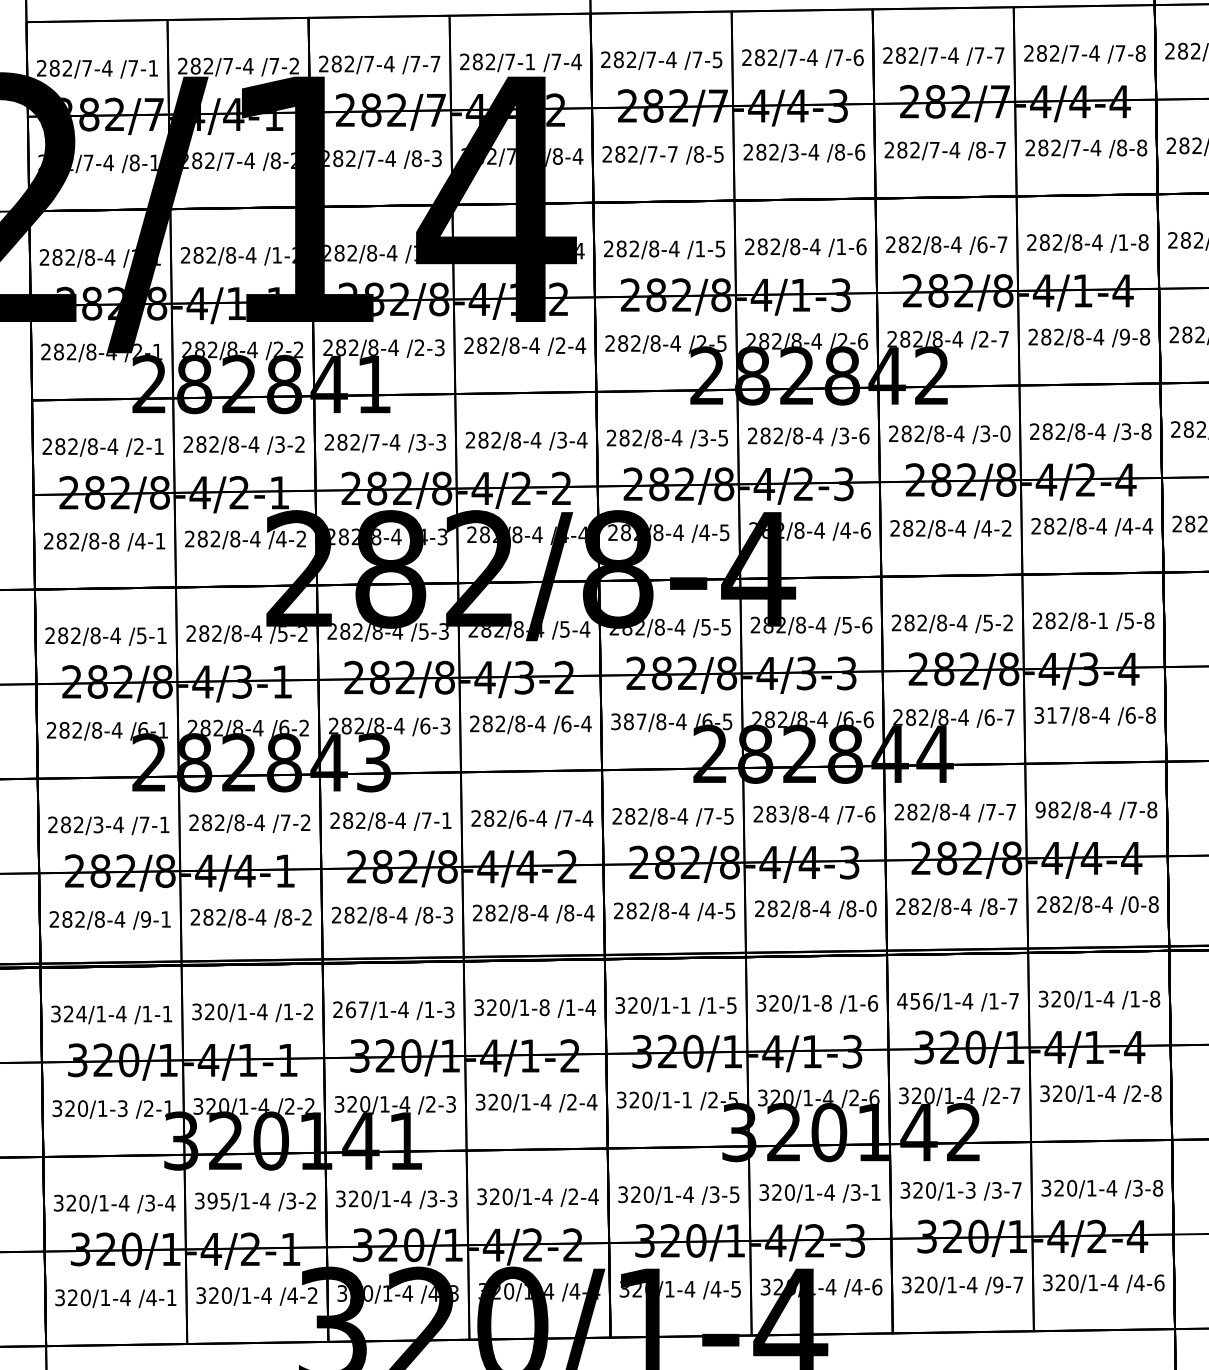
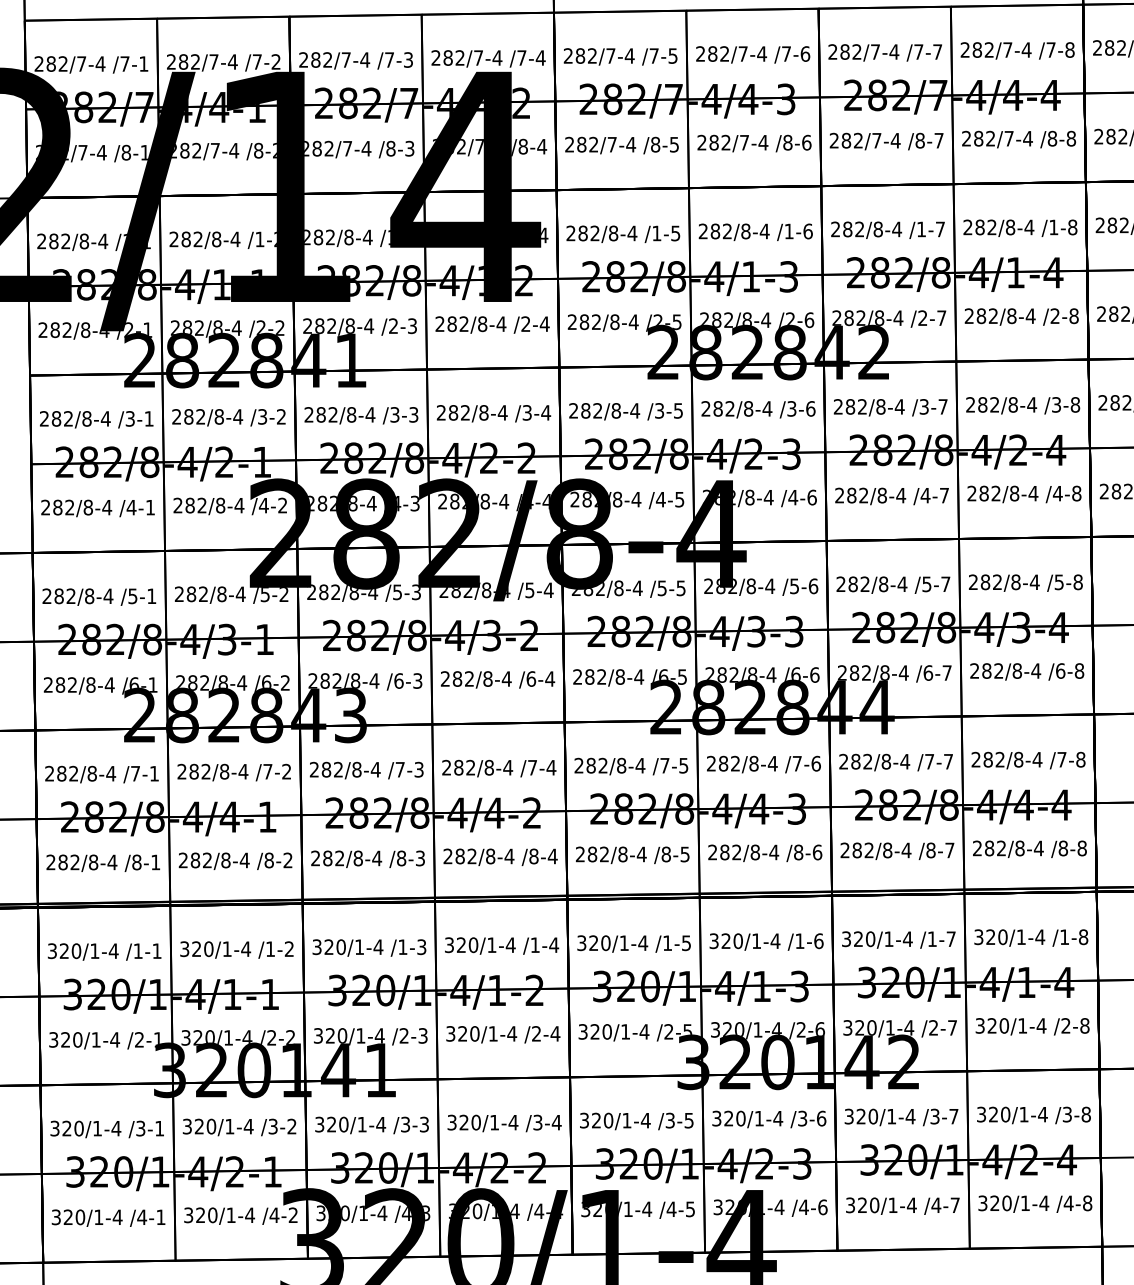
text: (530, 61) -> (497, 57), 282/7-1 -> 282/7-4
text: (435, 63) -> (408, 59), /7-7 -> /7-3
text: (793, 151) -> (744, 142), 282/3-4 -> 282/7-4
text: (673, 154) -> (631, 144), 282/7-7 -> 282/7-4
text: (982, 244) -> (921, 229), /6-7 -> /1-7
text: (1124, 337) -> (1054, 316), /9-8 -> /2-8
text: (1004, 433) -> (942, 406), /3-0 -> /3-7
text: (374, 441) -> (351, 414), 282/7-4 -> 282/8-4
text: (138, 446) -> (129, 418), /2-1 -> /3-1
text: (1147, 526) -> (1076, 493), /4-4 -> /4-8
text: (1005, 528) -> (943, 495), /4-2 -> /4-7
text: (114, 541) -> (107, 507), 282/8-8 -> 282/8-4
text: (1102, 619) -> (1034, 581), 282/8-1 -> 282/8-4
text: (1007, 622) -> (945, 583), /5-2 -> /5-7
text: (1051, 714) -> (986, 670), 317/8-4 -> 282/8-4
text: (628, 721) -> (589, 676), 387/8-4 -> 282/8-4
text: (1039, 809) -> (975, 759), 982/8-4 -> 282/8-4
text: (784, 813) -> (735, 763), 283/8-4 -> 282/8-4
text: (521, 818) -> (489, 767), 282/6-4 -> 282/8-4
text: (446, 820) -> (418, 769), /7-1 -> /7-3
text: (97, 824) -> (91, 773), 282/3-4 -> 282/8-4
text: (1133, 904) -> (1063, 848), /0-8 -> /8-8
text: (871, 907) -> (817, 851), /8-0 -> /8-6
text: (710, 910) -> (666, 854), /4-5 -> /8-5
text: (145, 919) -> (136, 862), /9-1 -> /8-1
text: (915, 1001) -> (858, 939), 456/1-4 -> 320/1-4
text: (826, 1003) -> (775, 941), 320/1-8 -> 320/1-4
text: (686, 1004) -> (643, 942), 320/1-1 -> 320/1-4
text: (544, 1007) -> (510, 945), 320/1-8 -> 320/1-4
text: (350, 1010) -> (328, 947), 267/1-4 -> 320/1-4
text: (81, 1014) -> (76, 951), 324/1-4 -> 320/1-4
text: (687, 1099) -> (644, 1031), 320/1-1 -> 320/1-4
text: (123, 1108) -> (115, 1039), 320/1-3 -> 320/1-4
text: (970, 1190) -> (910, 1116), 320/1-3 -> 320/1-4
text: (875, 1192) -> (821, 1118), /3-1 -> /3-6
text: (573, 1196) -> (537, 1122), /2-4 -> /3-4
text: (219, 1200) -> (205, 1126), 395/1-4 -> 320/1-4
text: (170, 1203) -> (159, 1128), /3-4 -> /3-1
text: (1159, 1283) -> (1087, 1203), /4-6 -> /4-8
text: (998, 1285) -> (936, 1205), /9-7 -> /4-7

